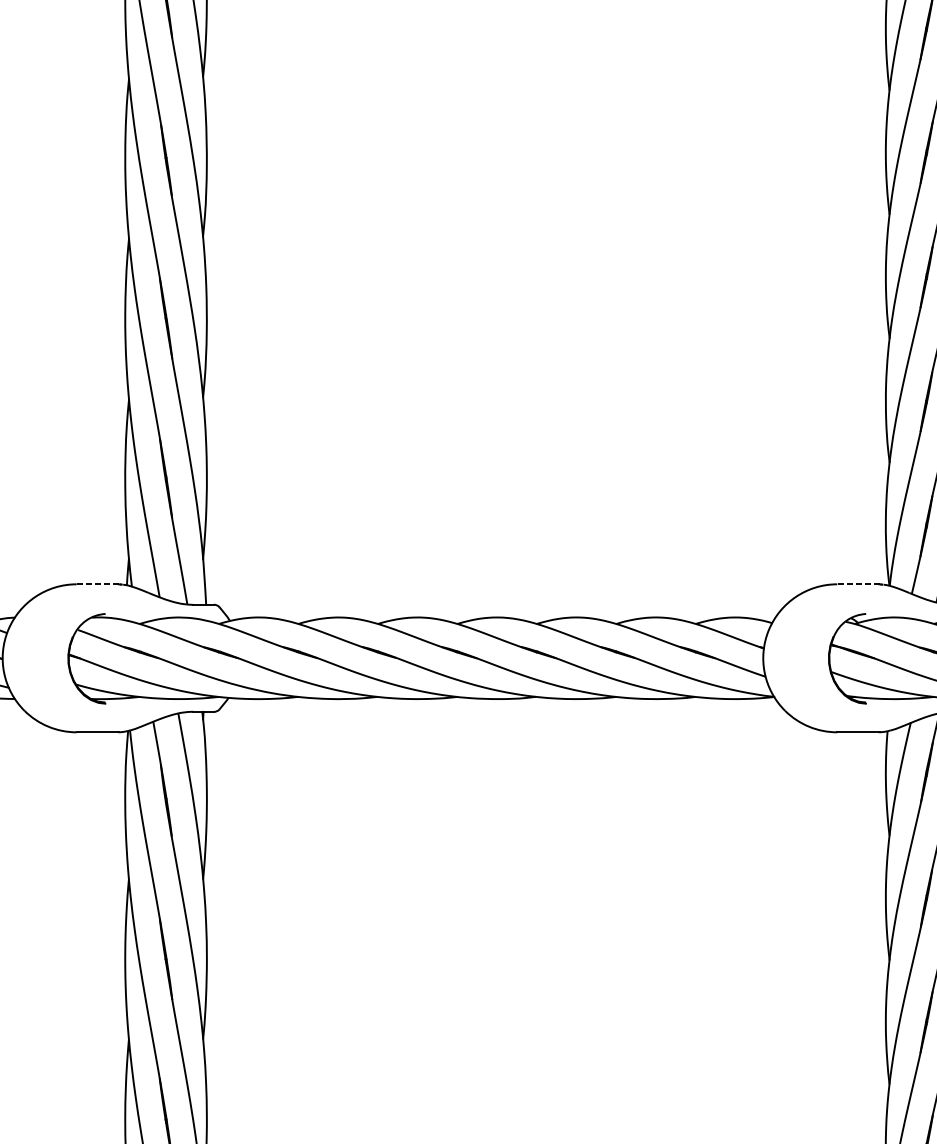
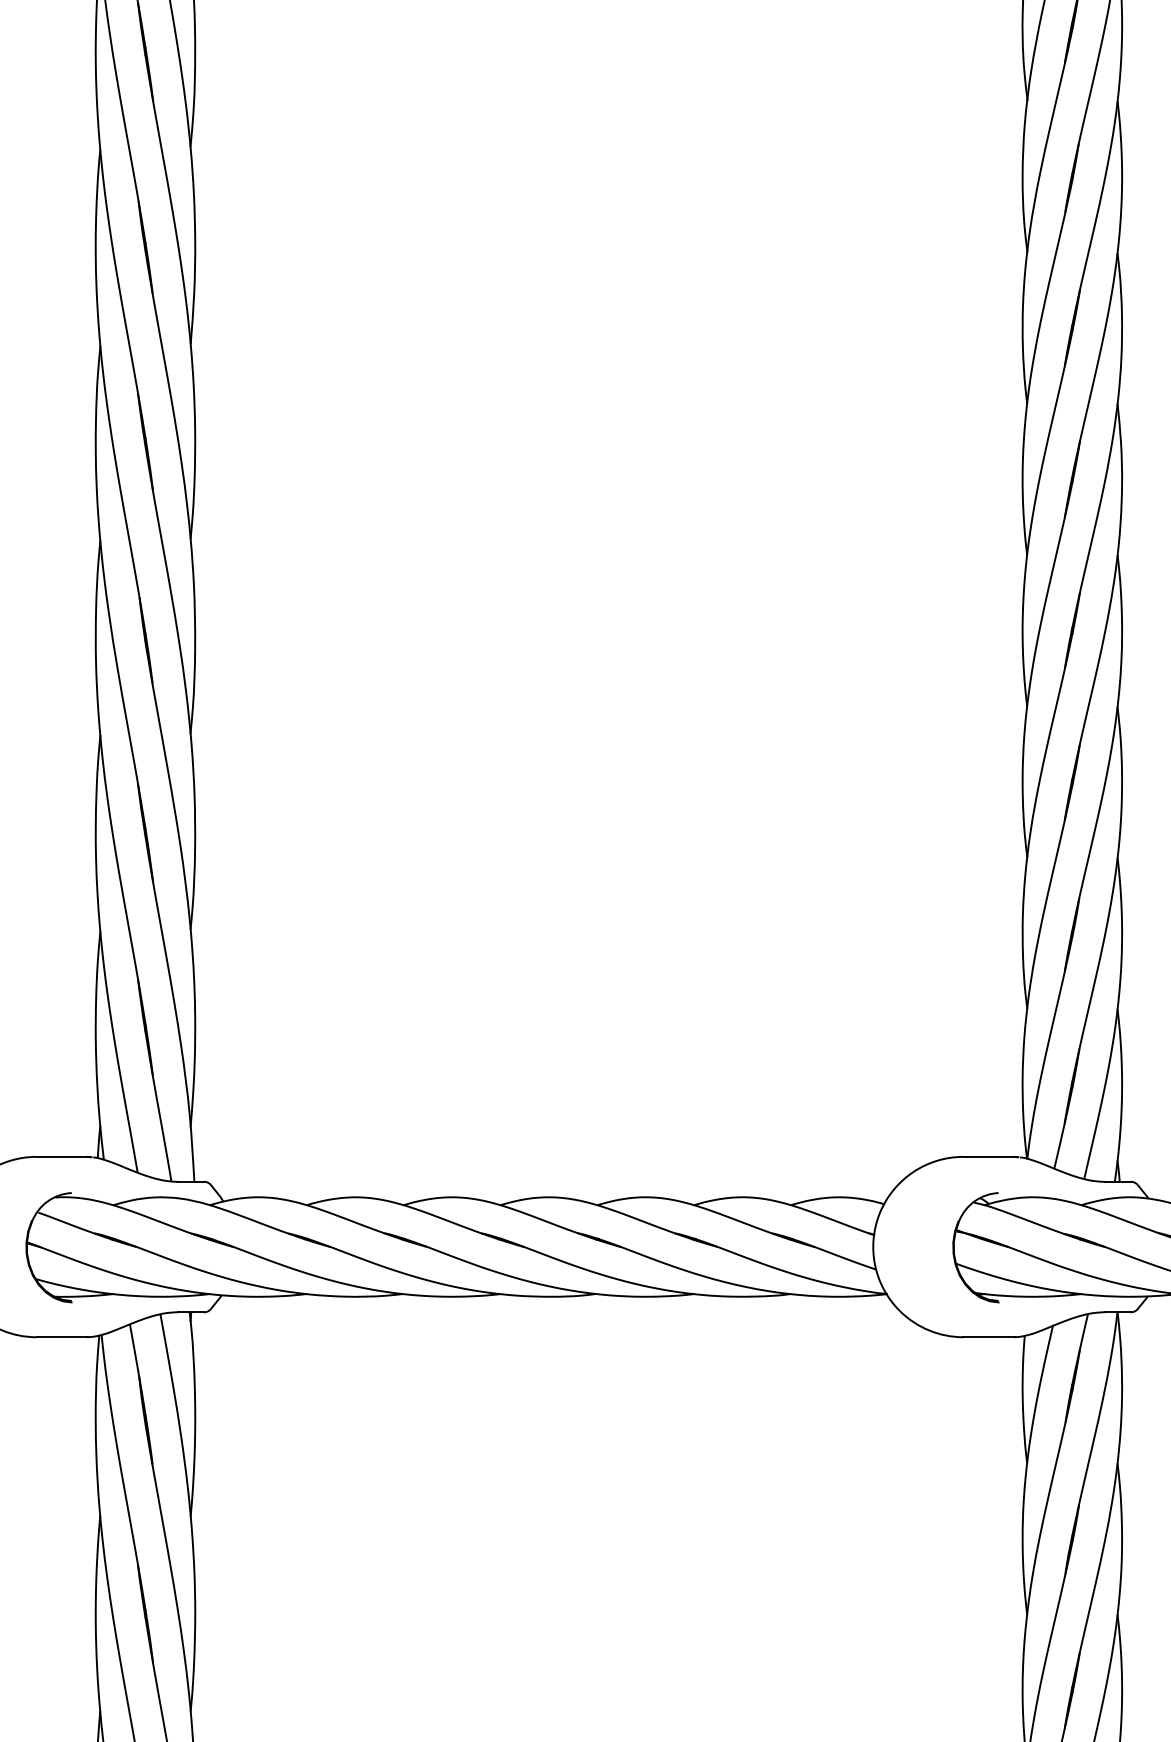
line: (97, 584) -> (62, 1156), dashed -> solid
line: (858, 584) -> (989, 1156), dashed -> solid

